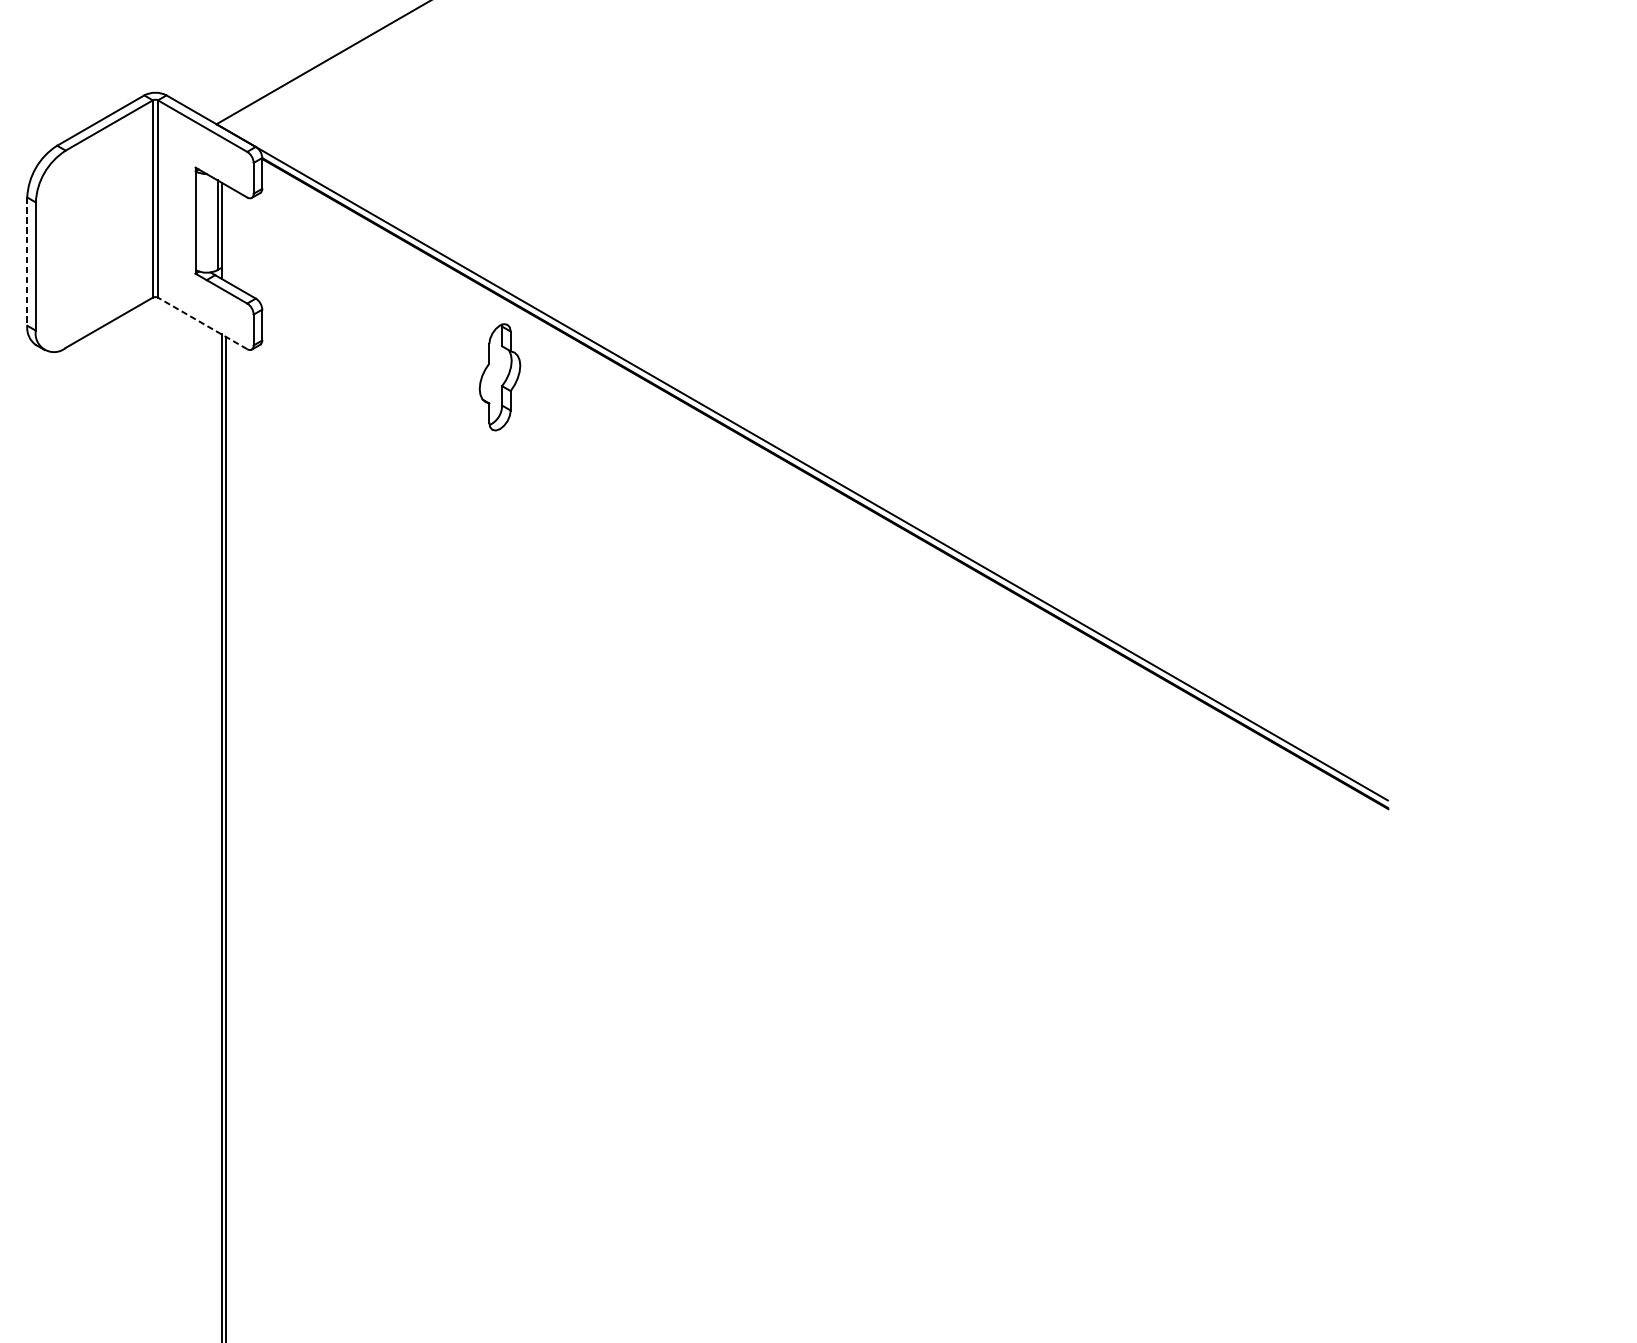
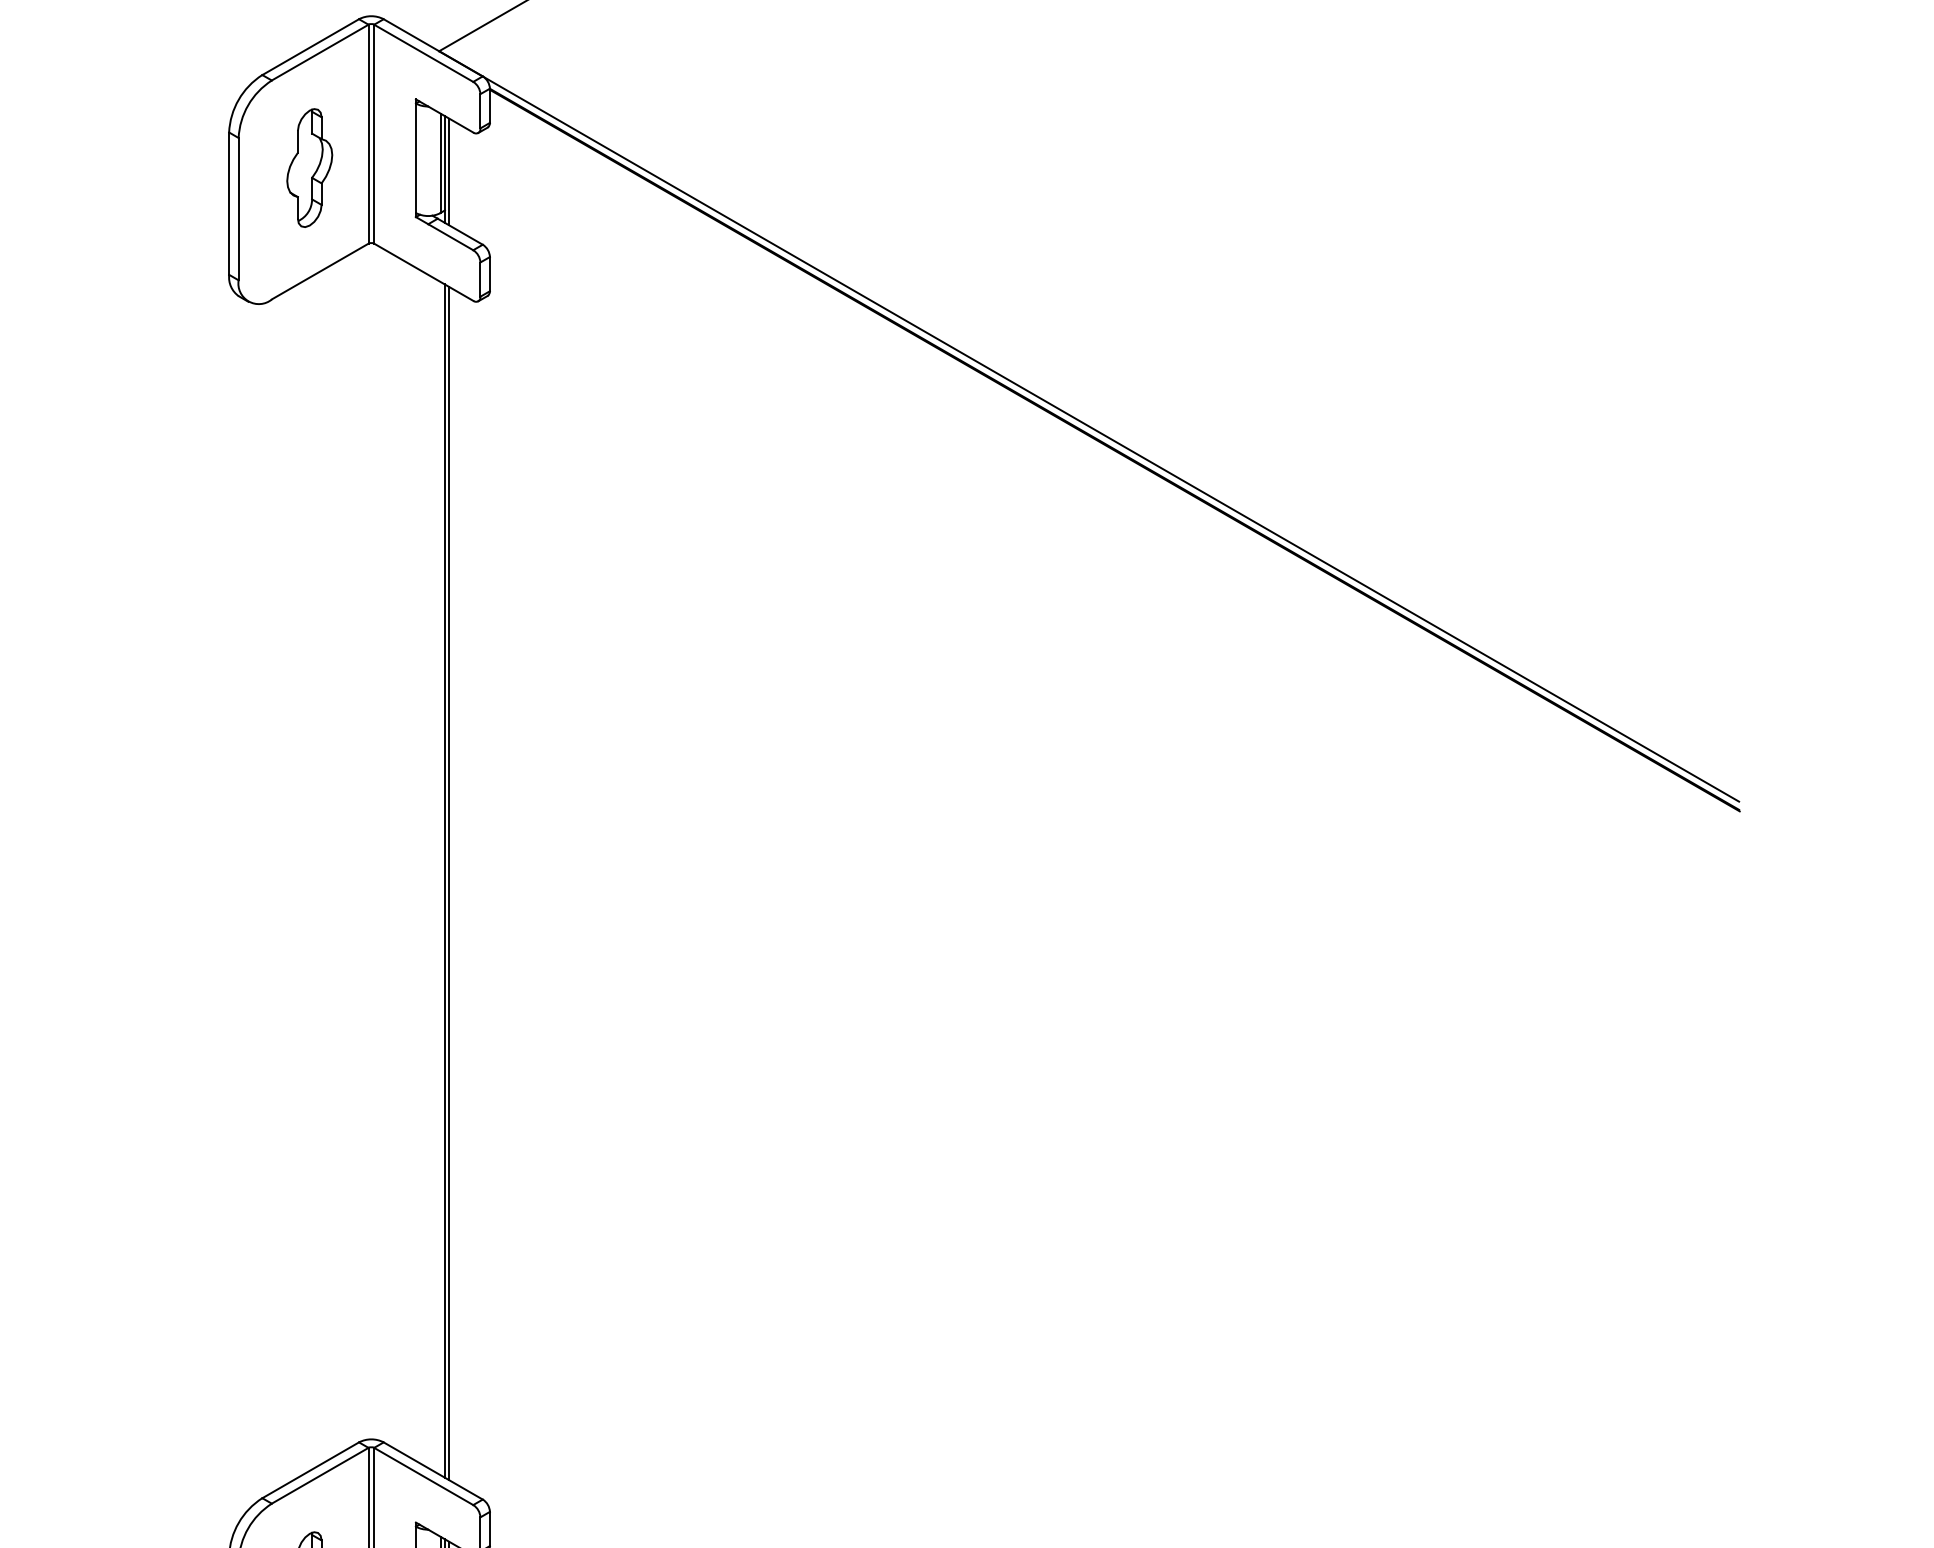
line: (225, 232) -> (449, 171), added
line: (27, 262) -> (229, 204), dashed -> solid
line: (202, 323) -> (423, 272), dashed -> solid
part: (499, 376) -> (309, 167), moved

